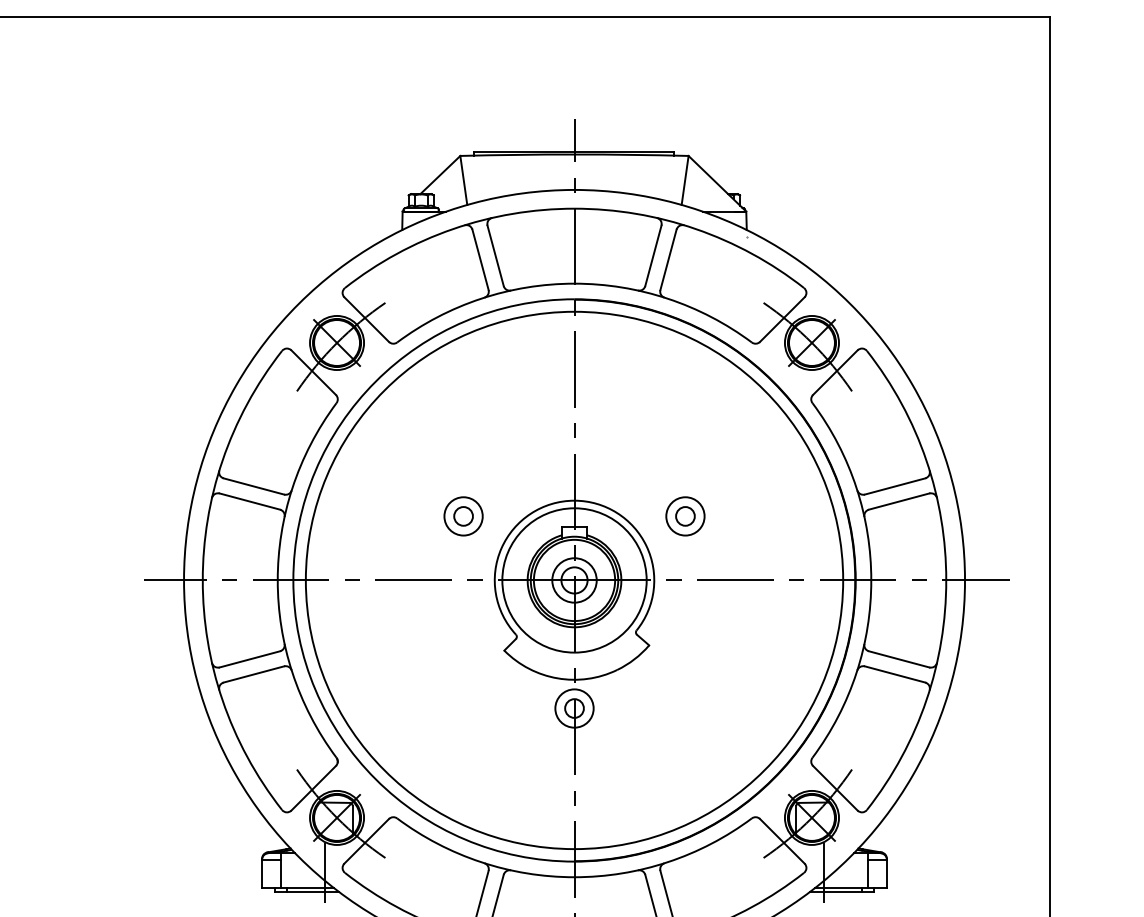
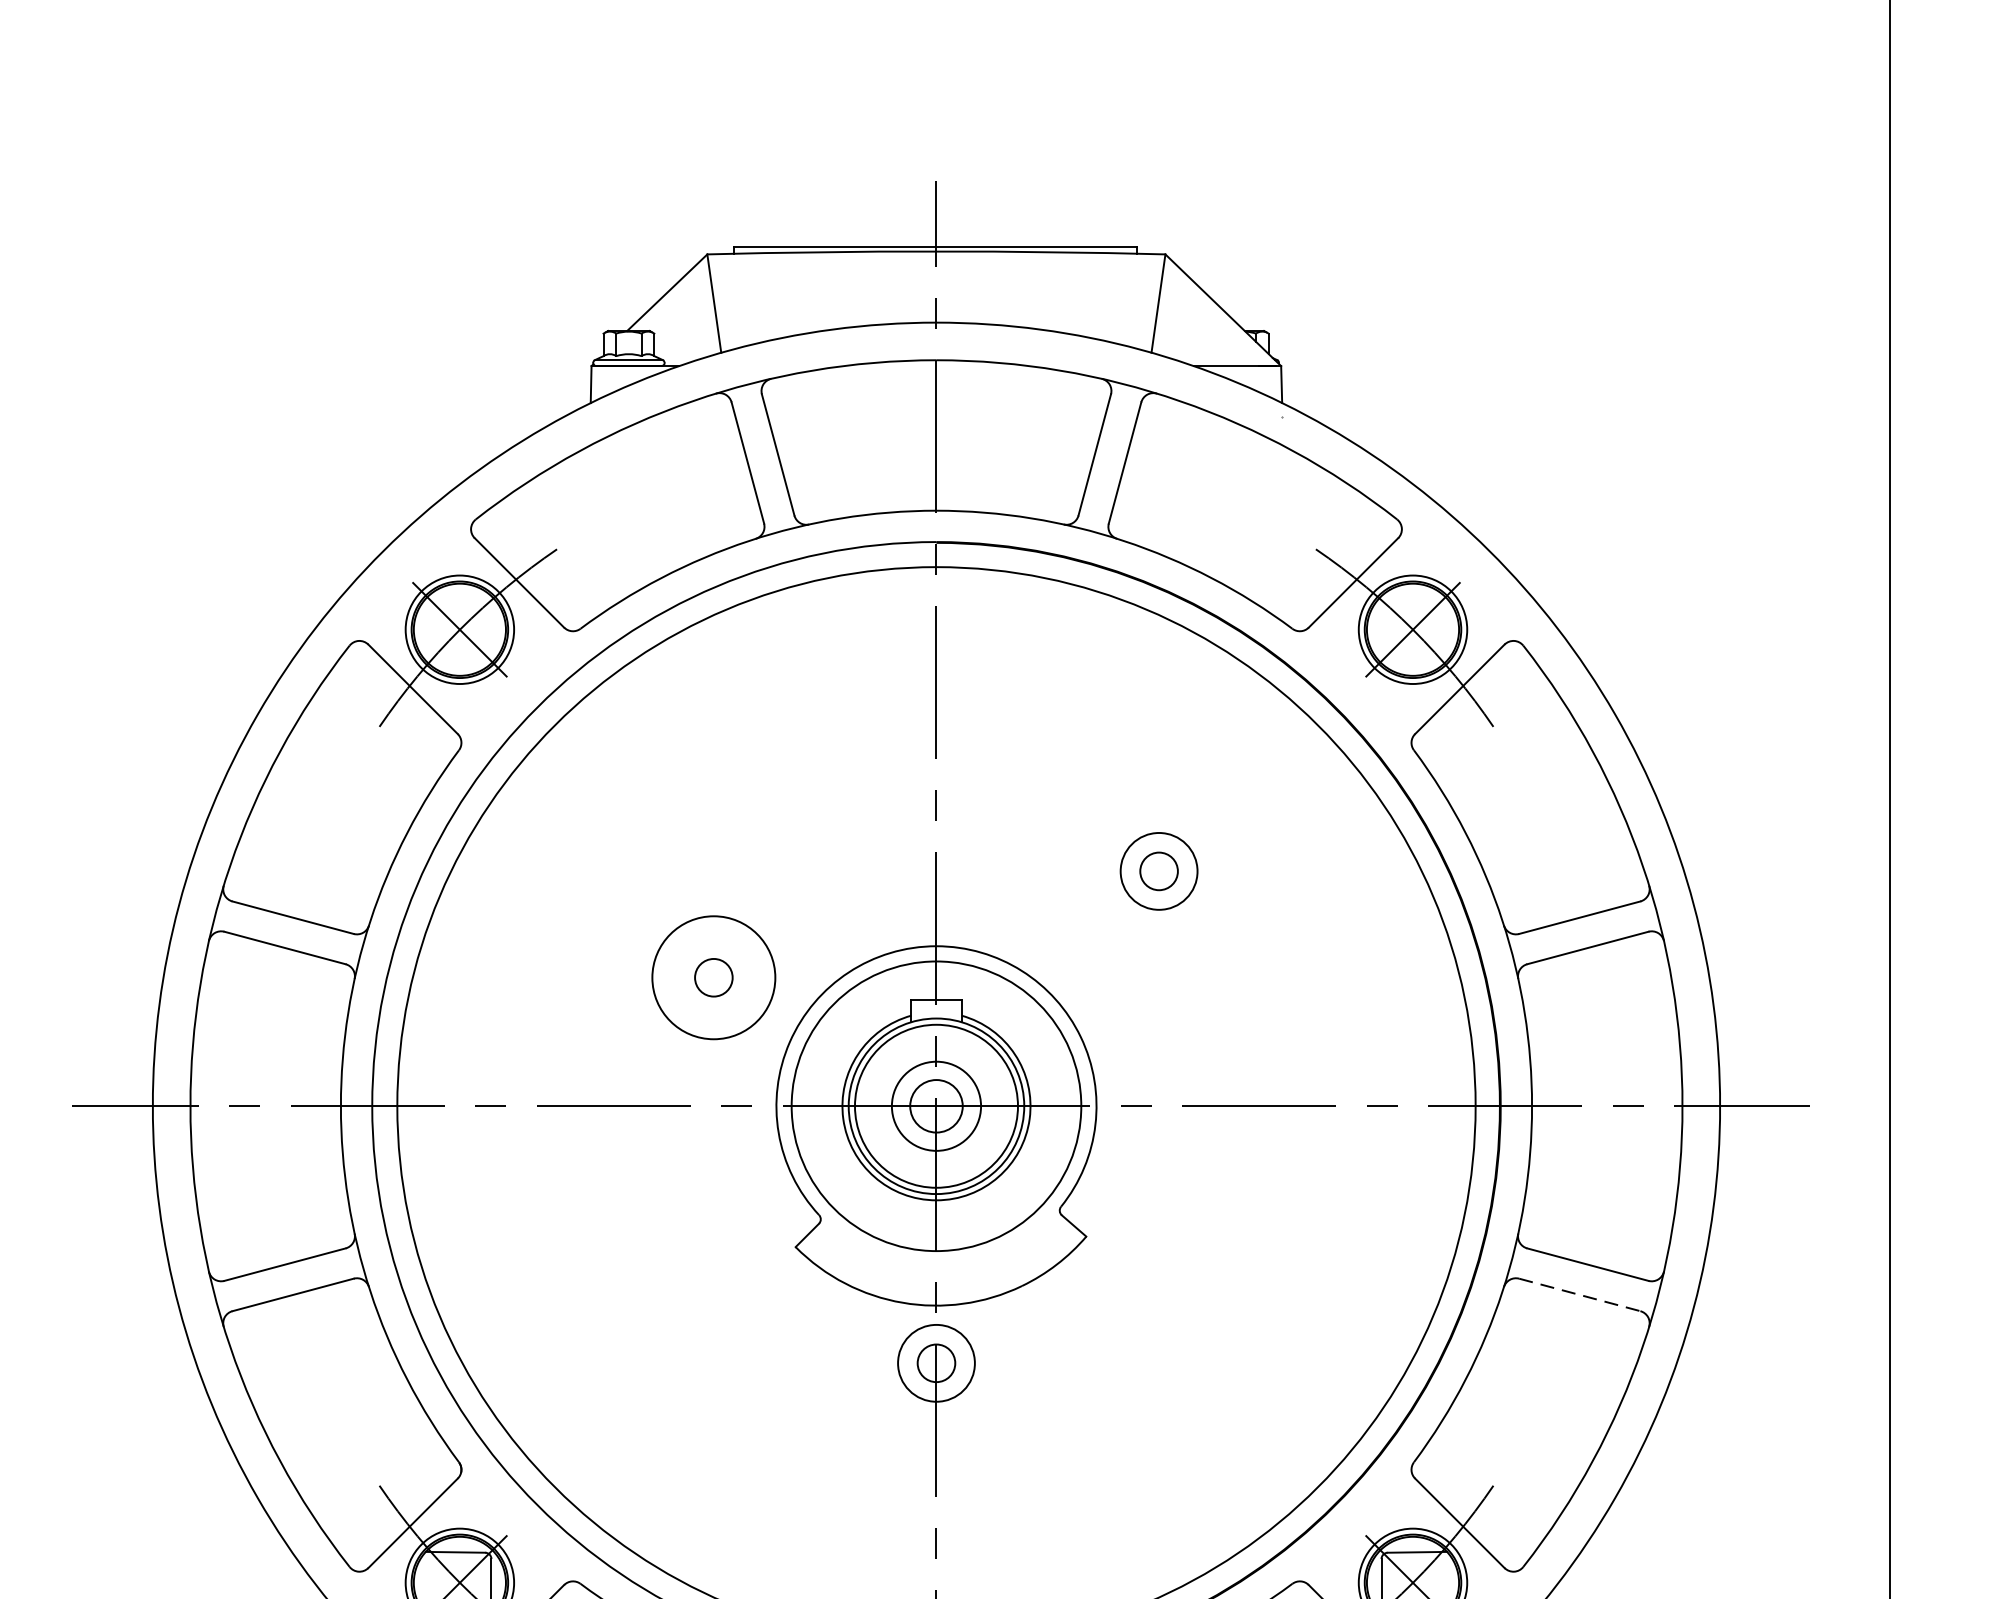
circle: (463, 516) -> (713, 977), size x1.6
part: (685, 516) -> (1159, 871), moved
line: (895, 674) -> (1580, 1295), solid -> dashed

